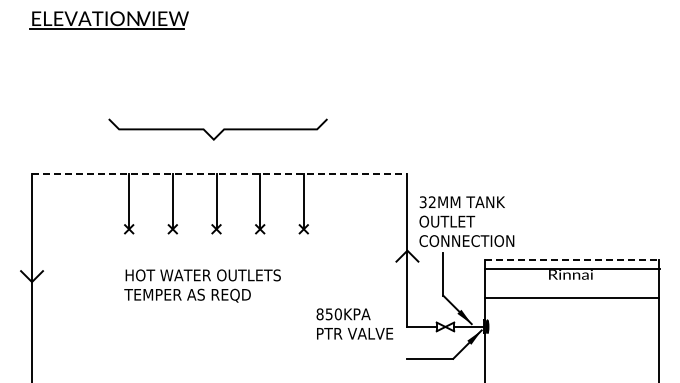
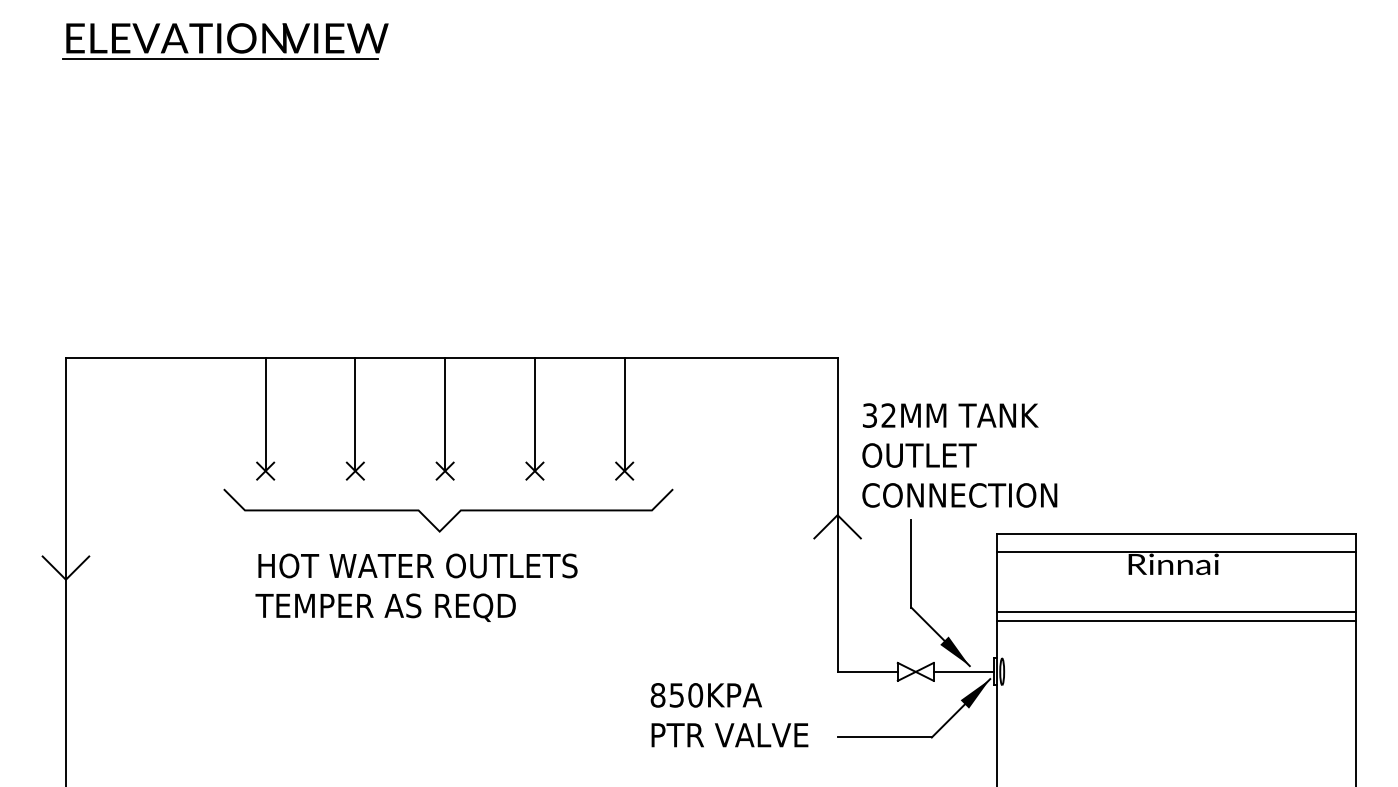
curve: (220, 131) -> (453, 514), moved
line: (219, 174) -> (451, 358), dashed -> solid
line: (572, 259) -> (1176, 533), dashed -> solid
line: (571, 302) -> (1174, 621), added
text: (354, 323) -> (728, 714), moved

